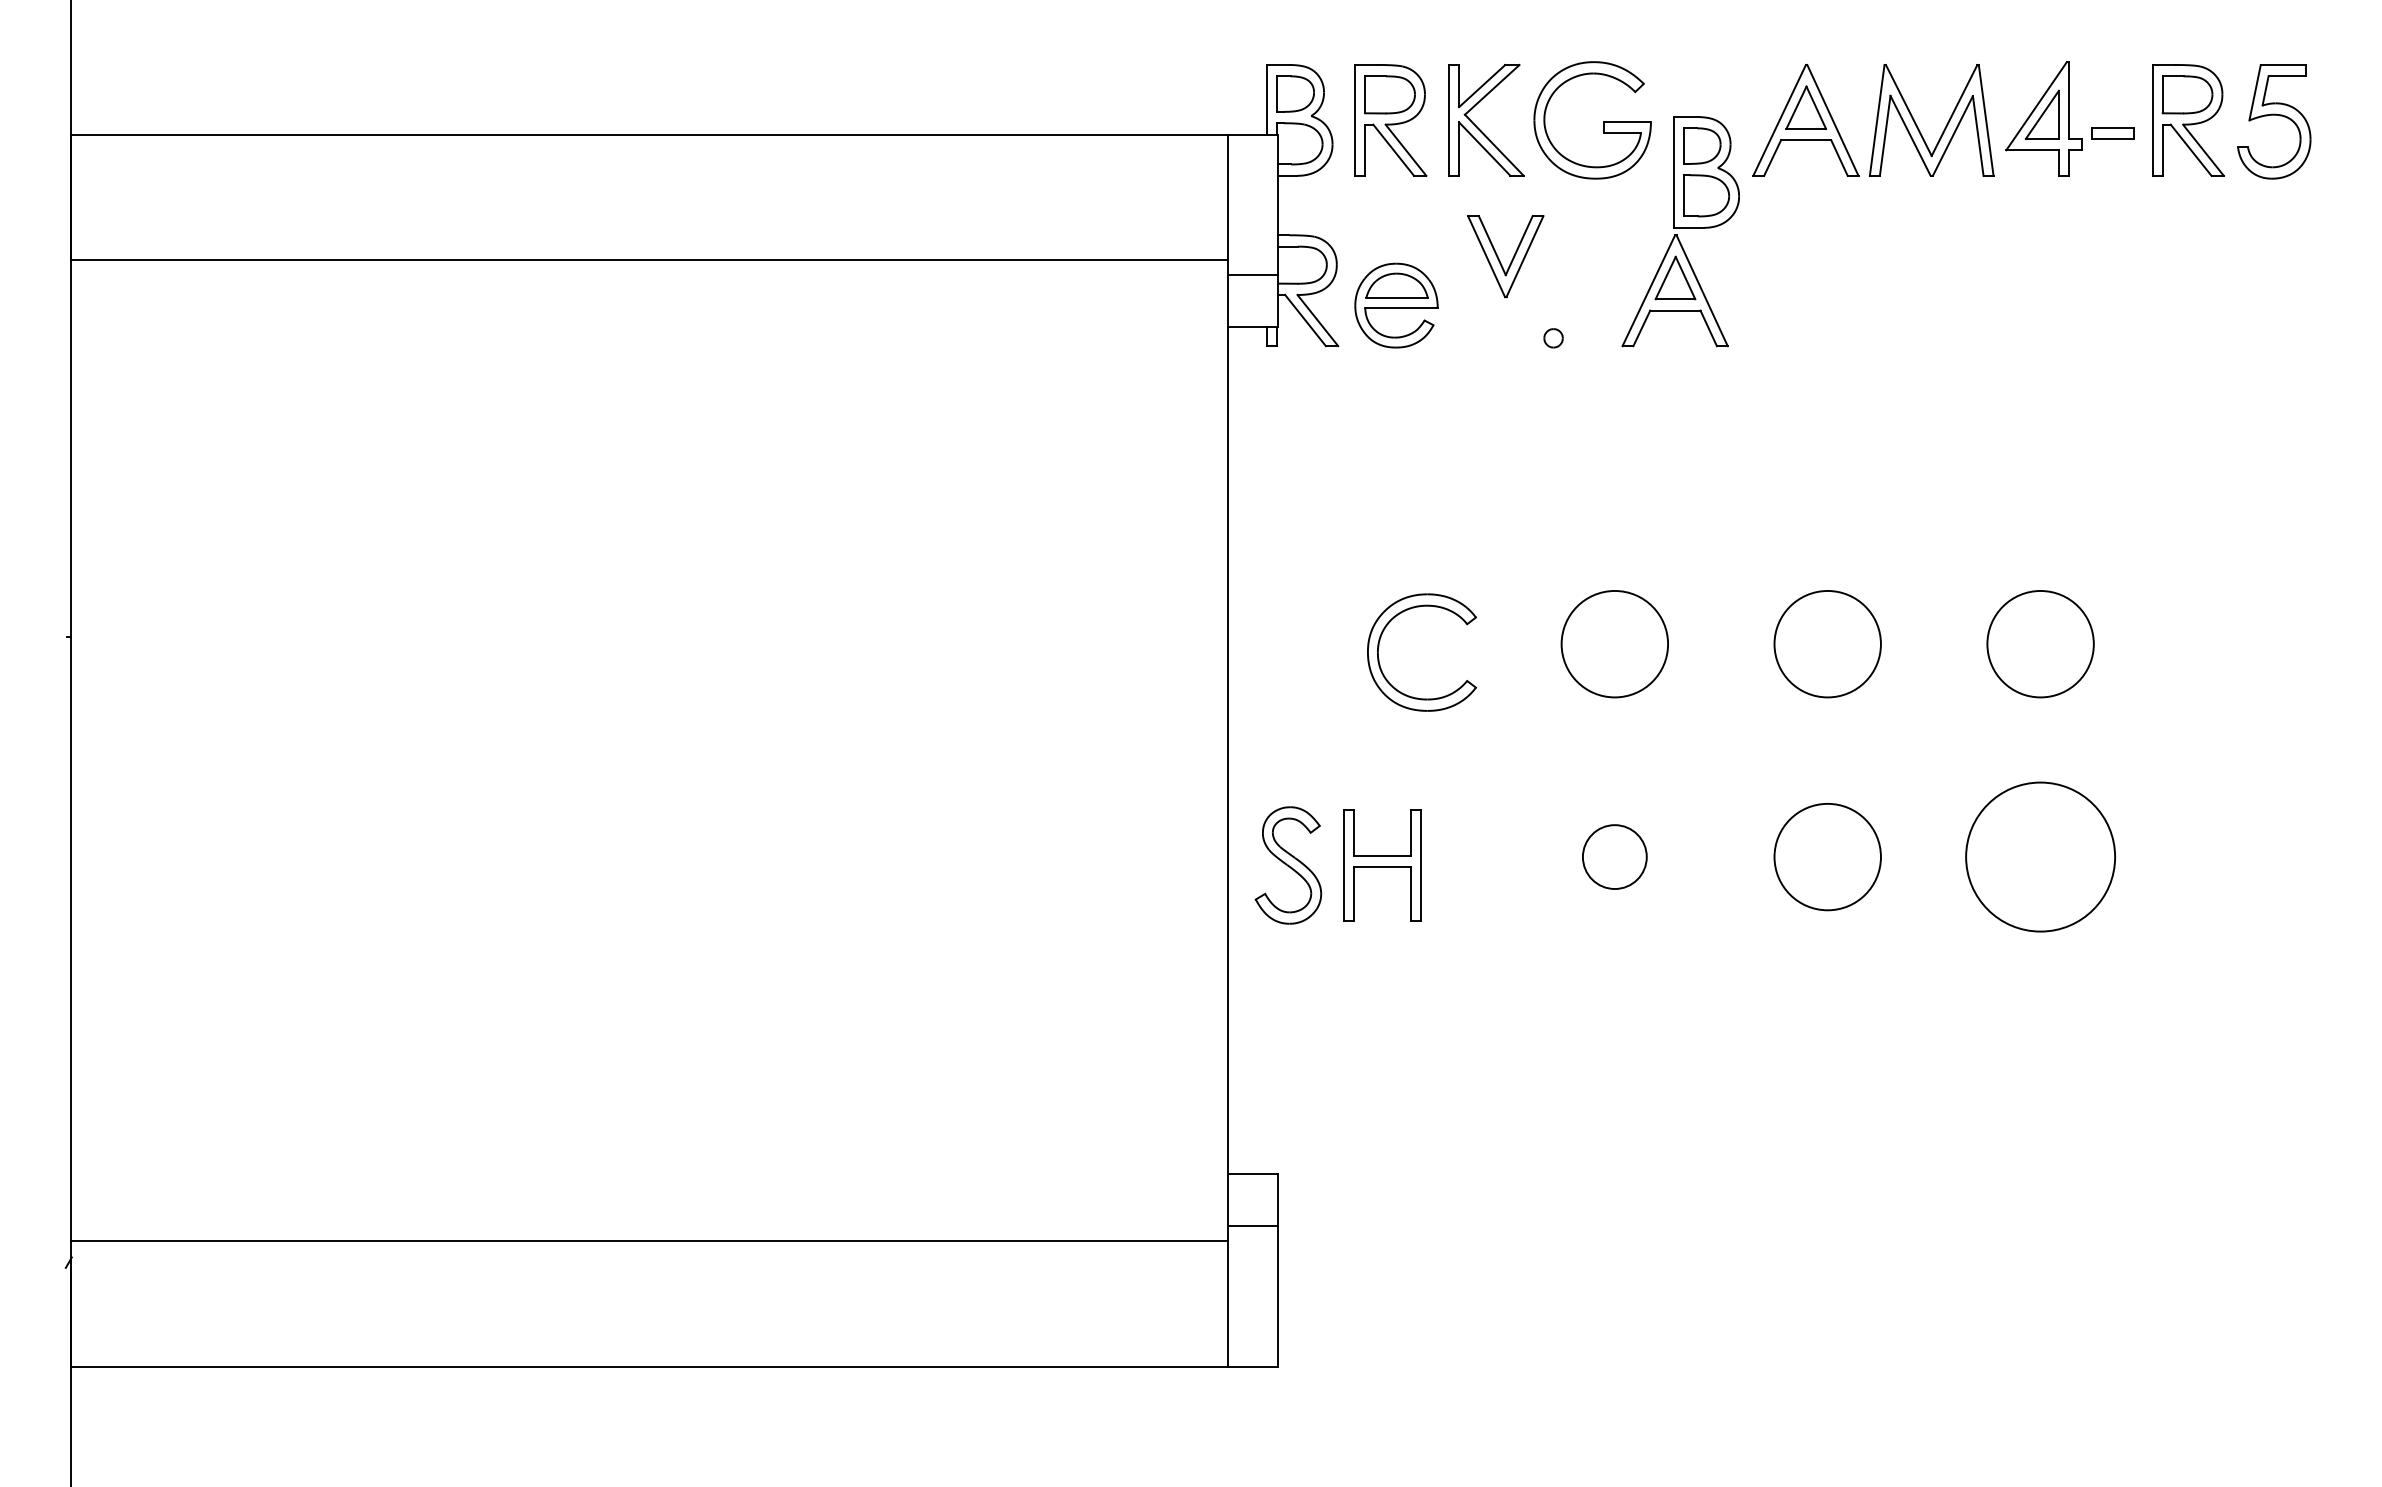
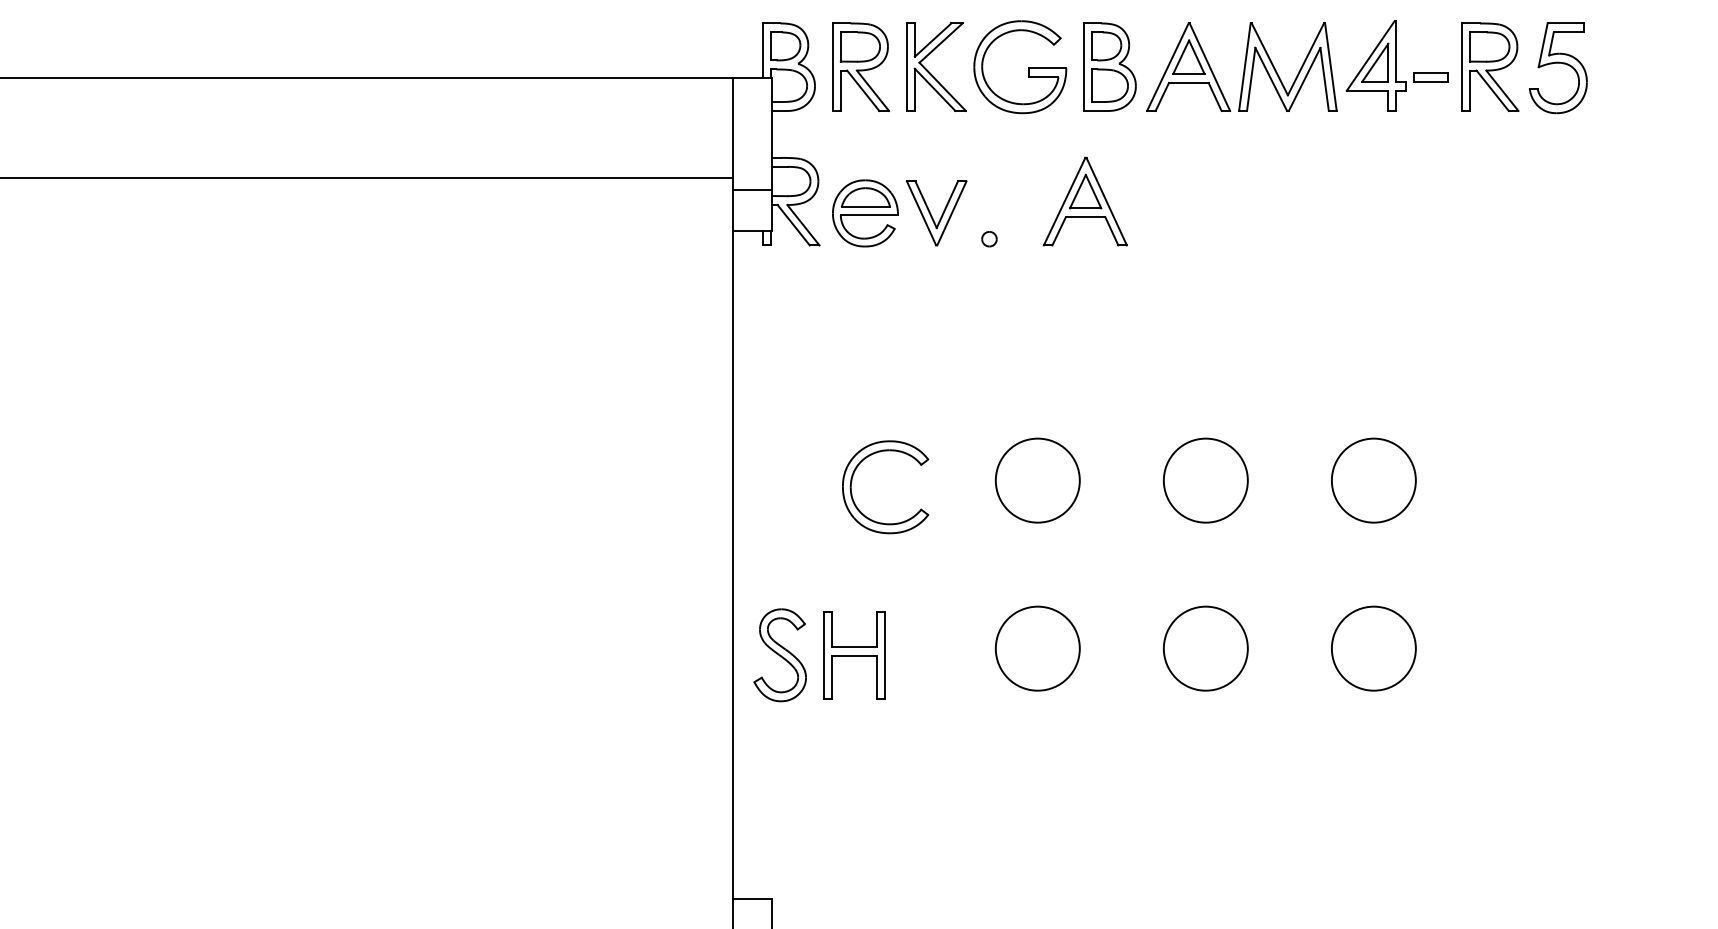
part: (1706, 172) -> (1110, 67), moved
part: (1499, 258) -> (931, 214), moved
circle: (1614, 856) -> (1037, 648), size x1.67
circle: (2040, 856) -> (1373, 648), size x0.71

